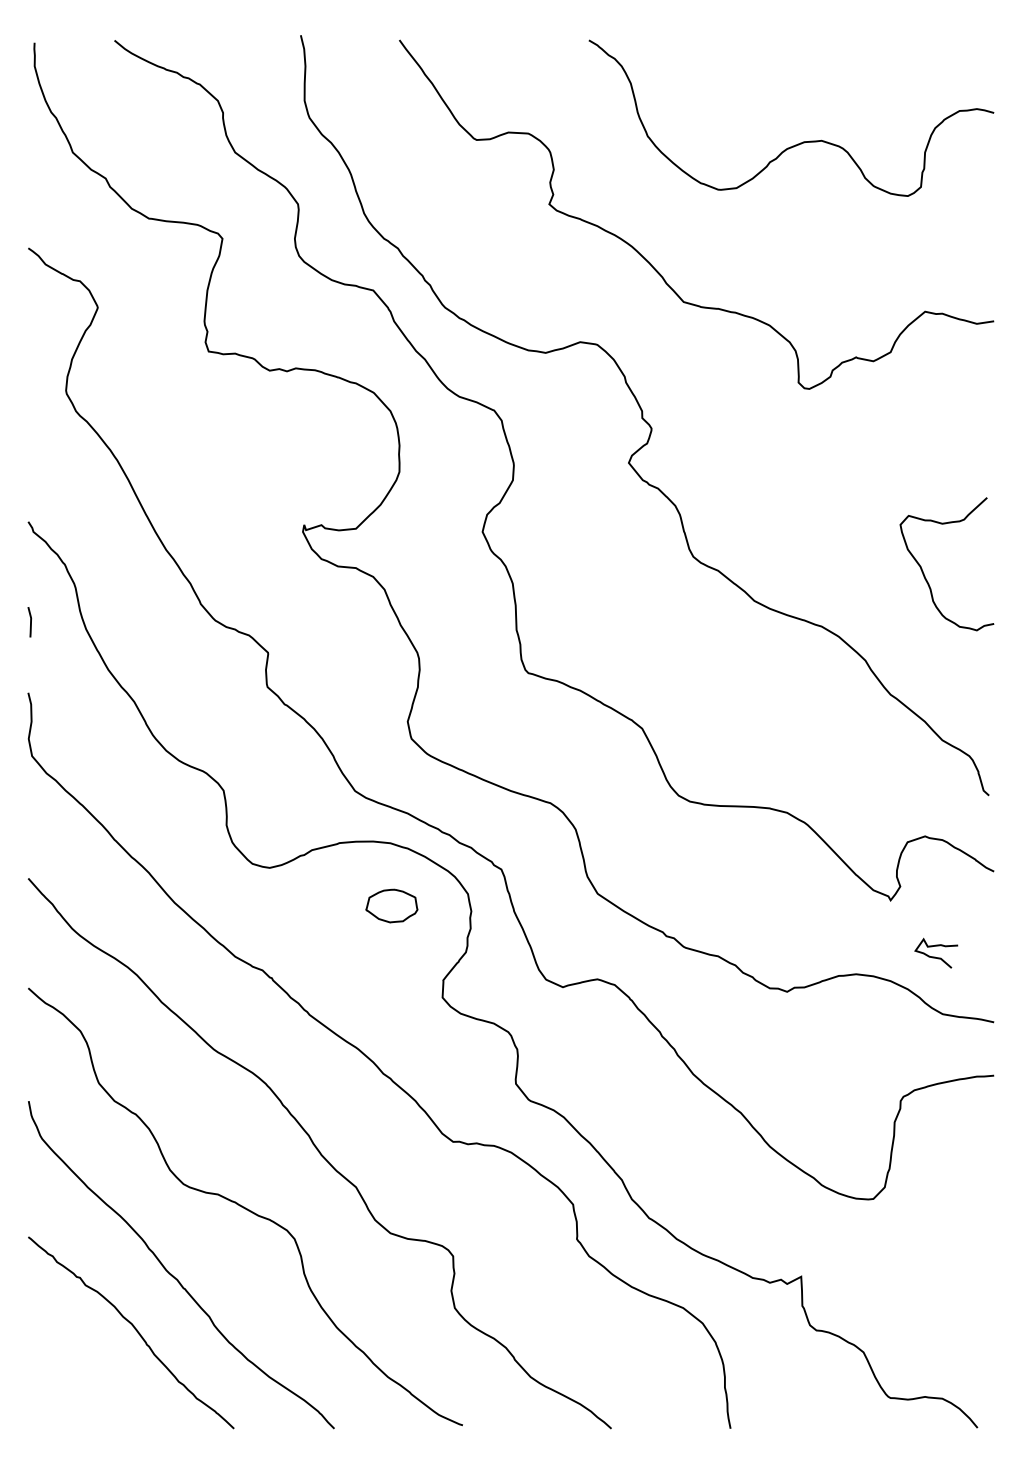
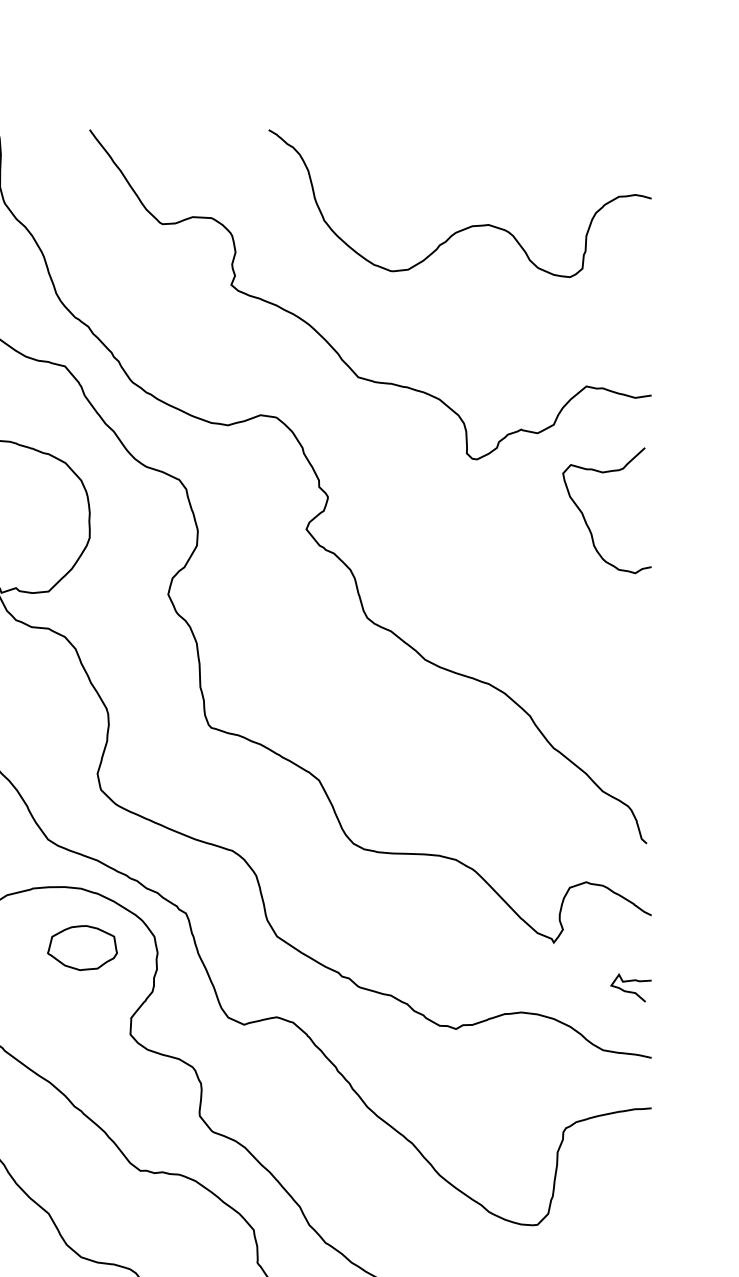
curve: (924, 573) -> (585, 519), moved
part: (391, 905) -> (82, 947), size x1.43
curve: (935, 956) -> (630, 990), moved

